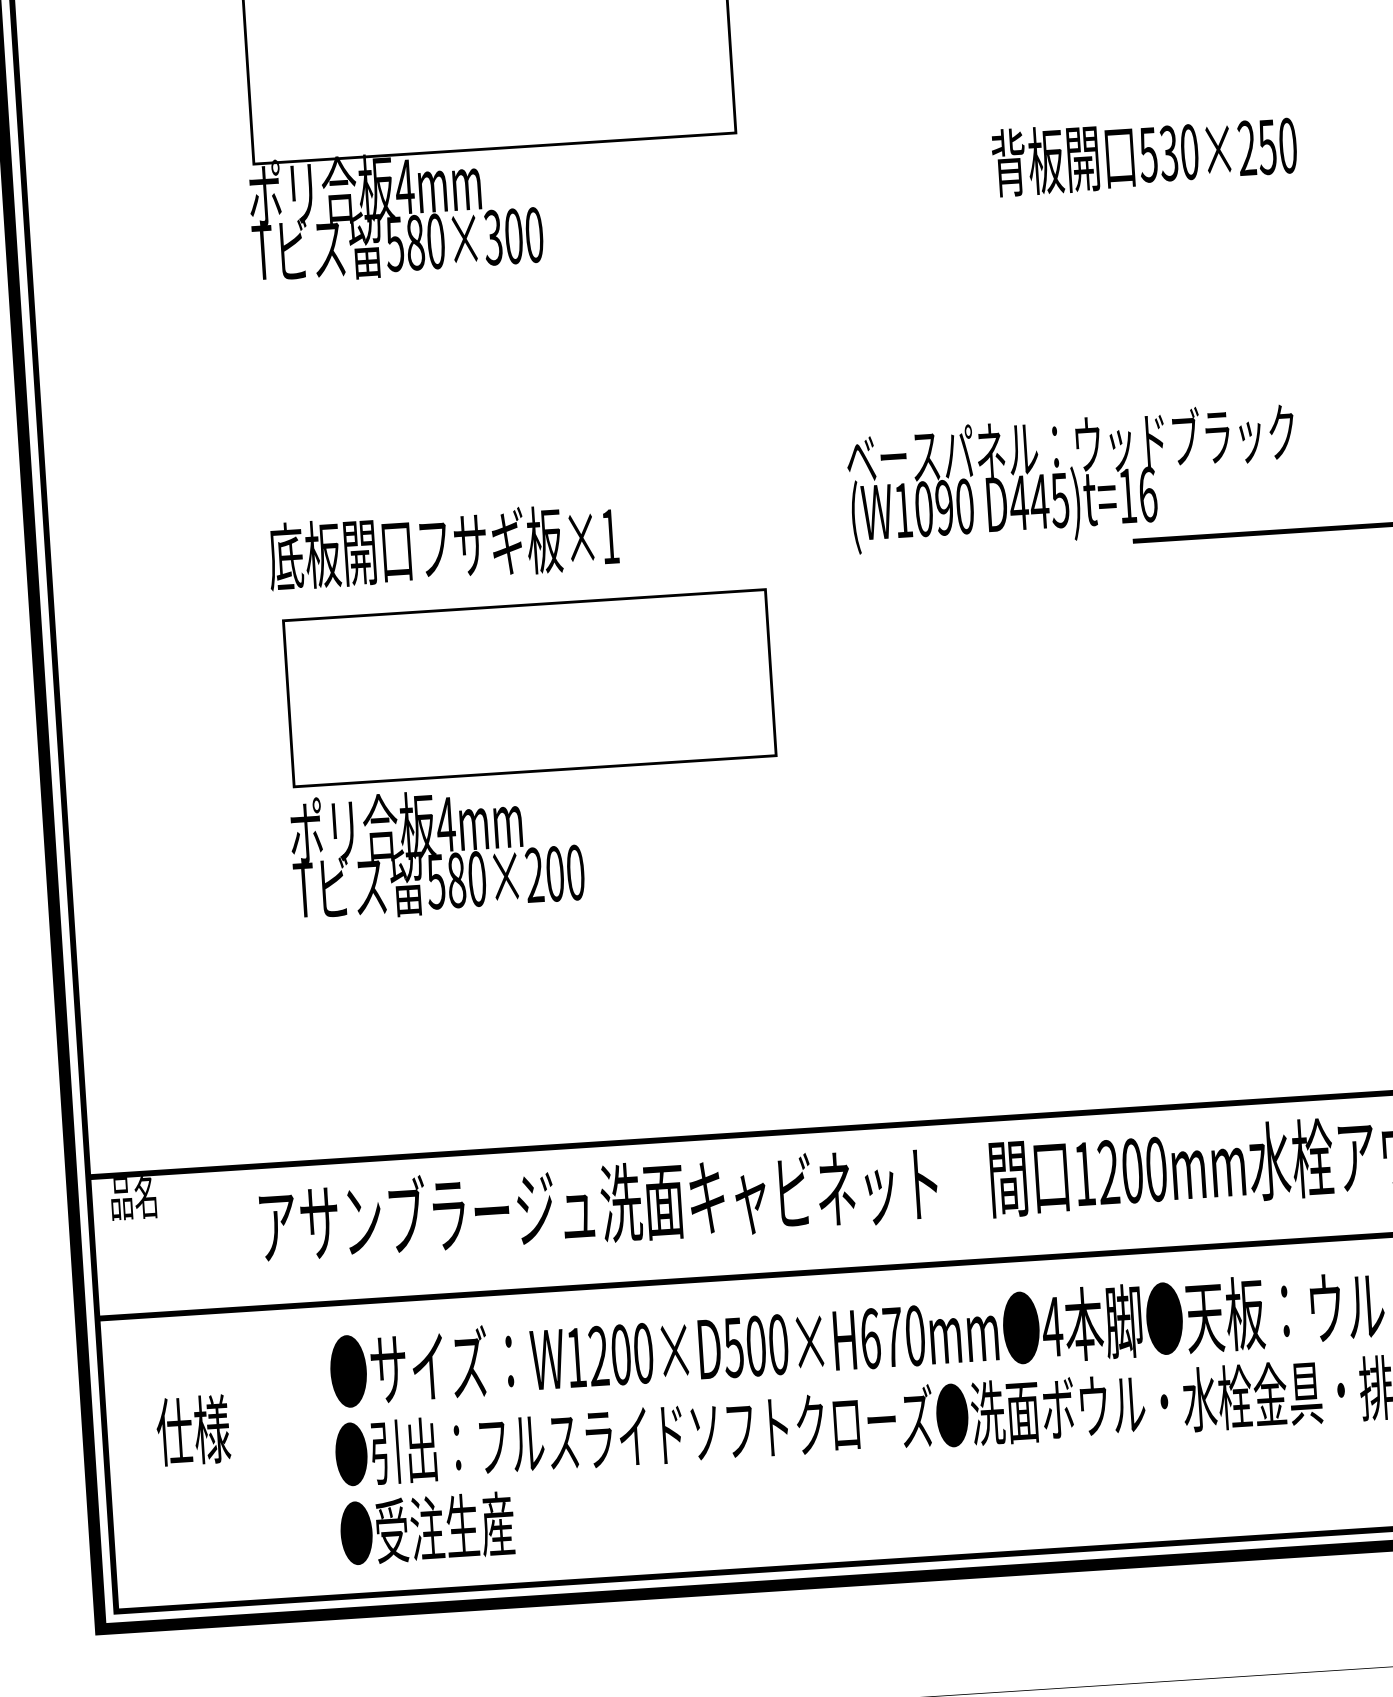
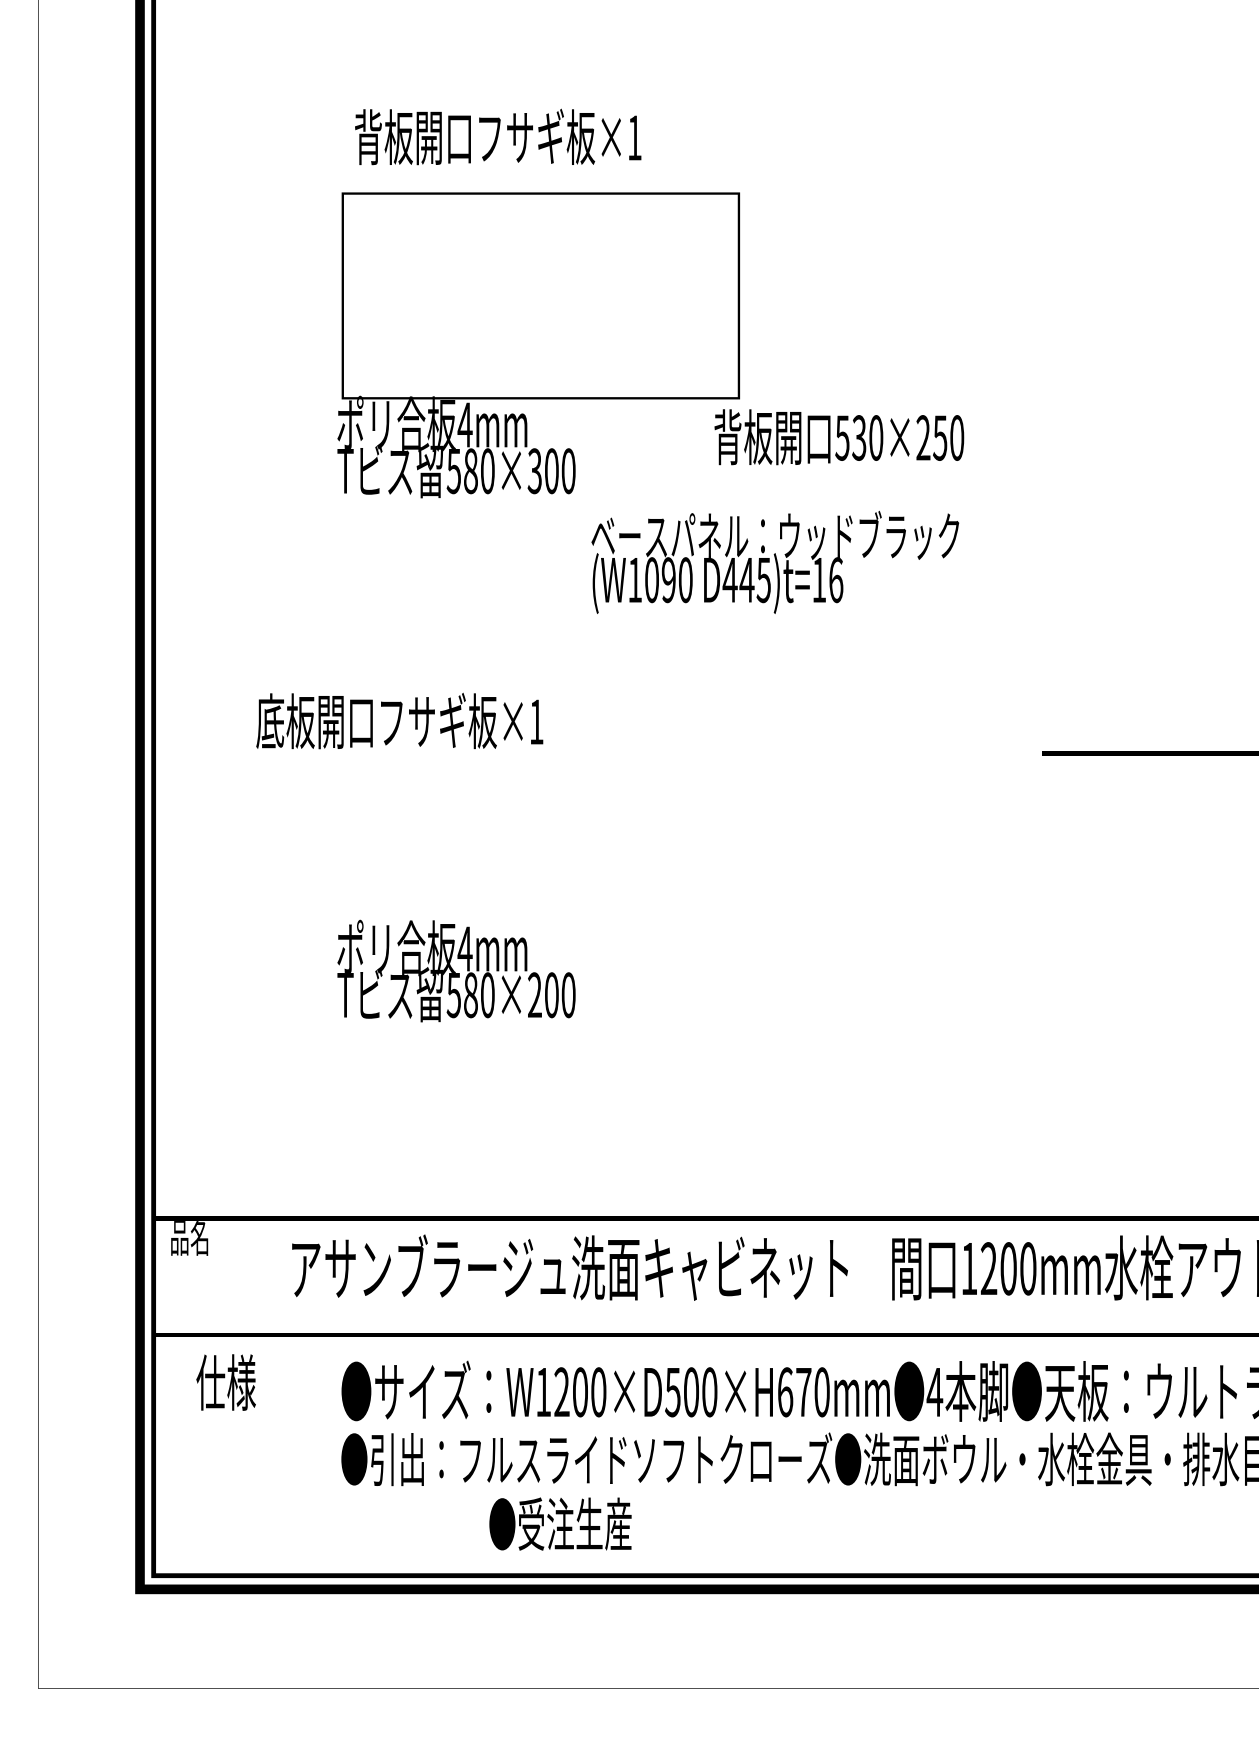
text: (1144, 154) -> (839, 437), moved
text: (1072, 476) -> (775, 561), moved
text: (443, 545) -> (399, 720), moved
part: (529, 687) -> (540, 841), removed
text: (192, 1430) -> (225, 1382), moved
text: (427, 1527) -> (560, 1523), moved

